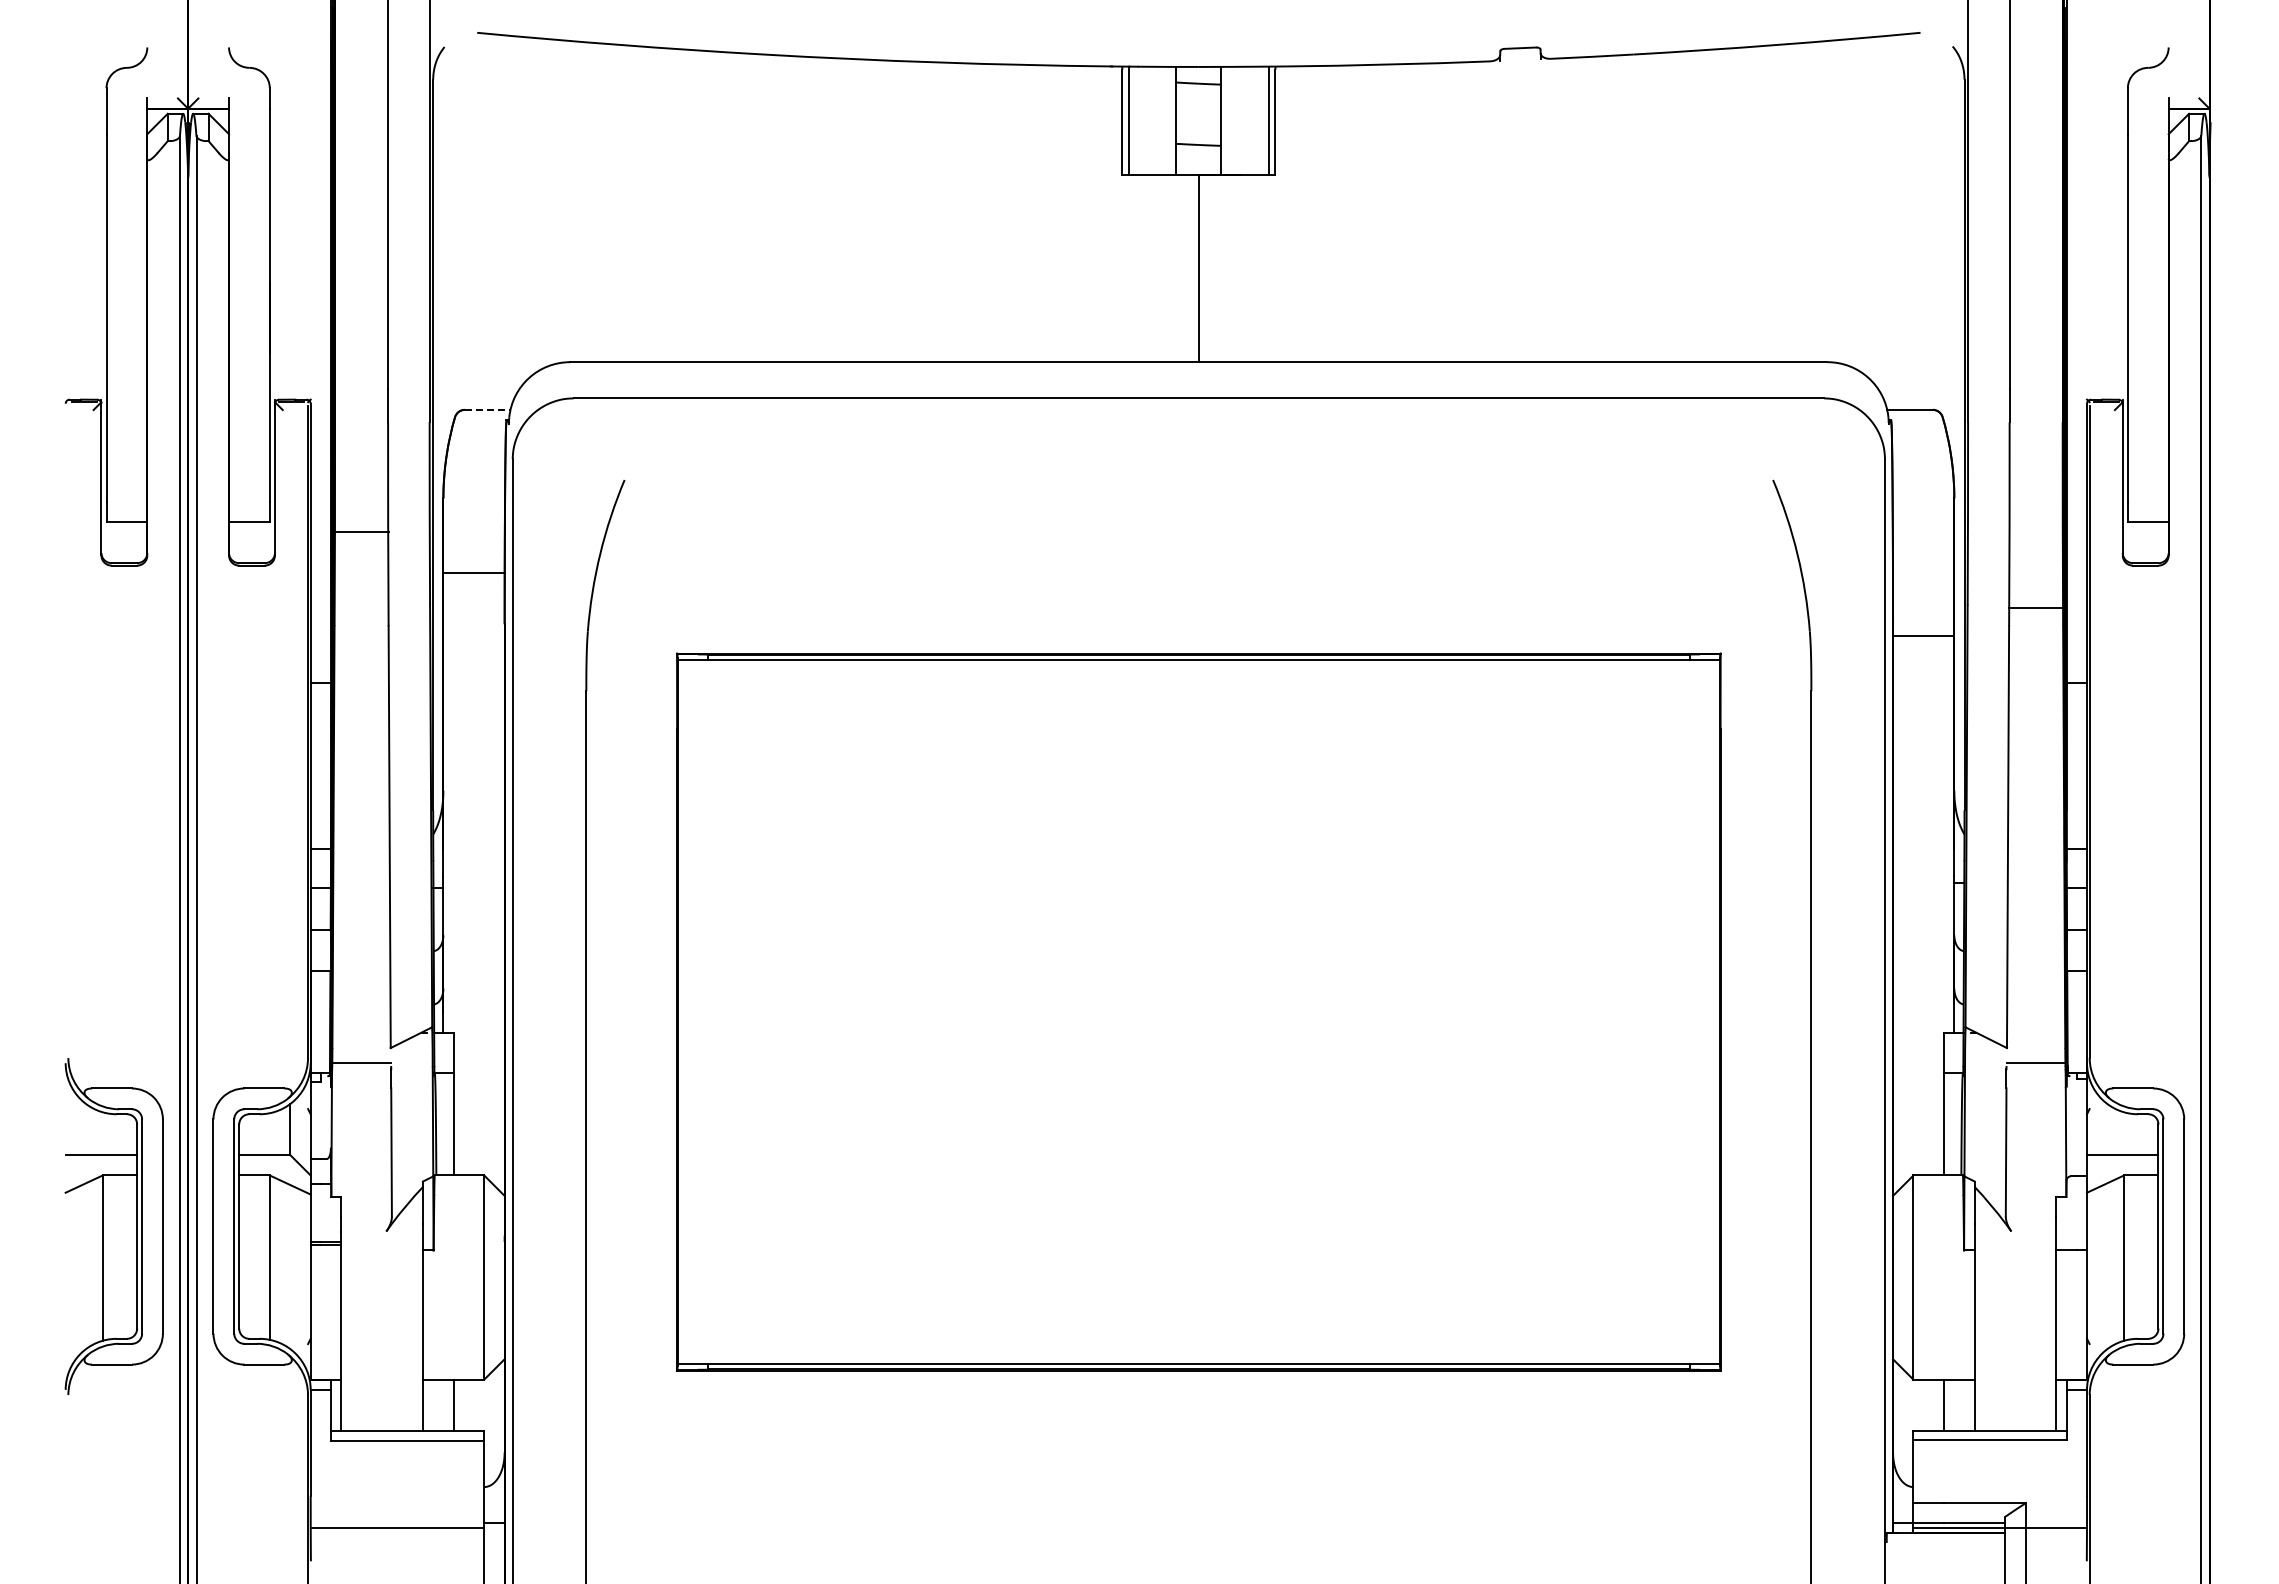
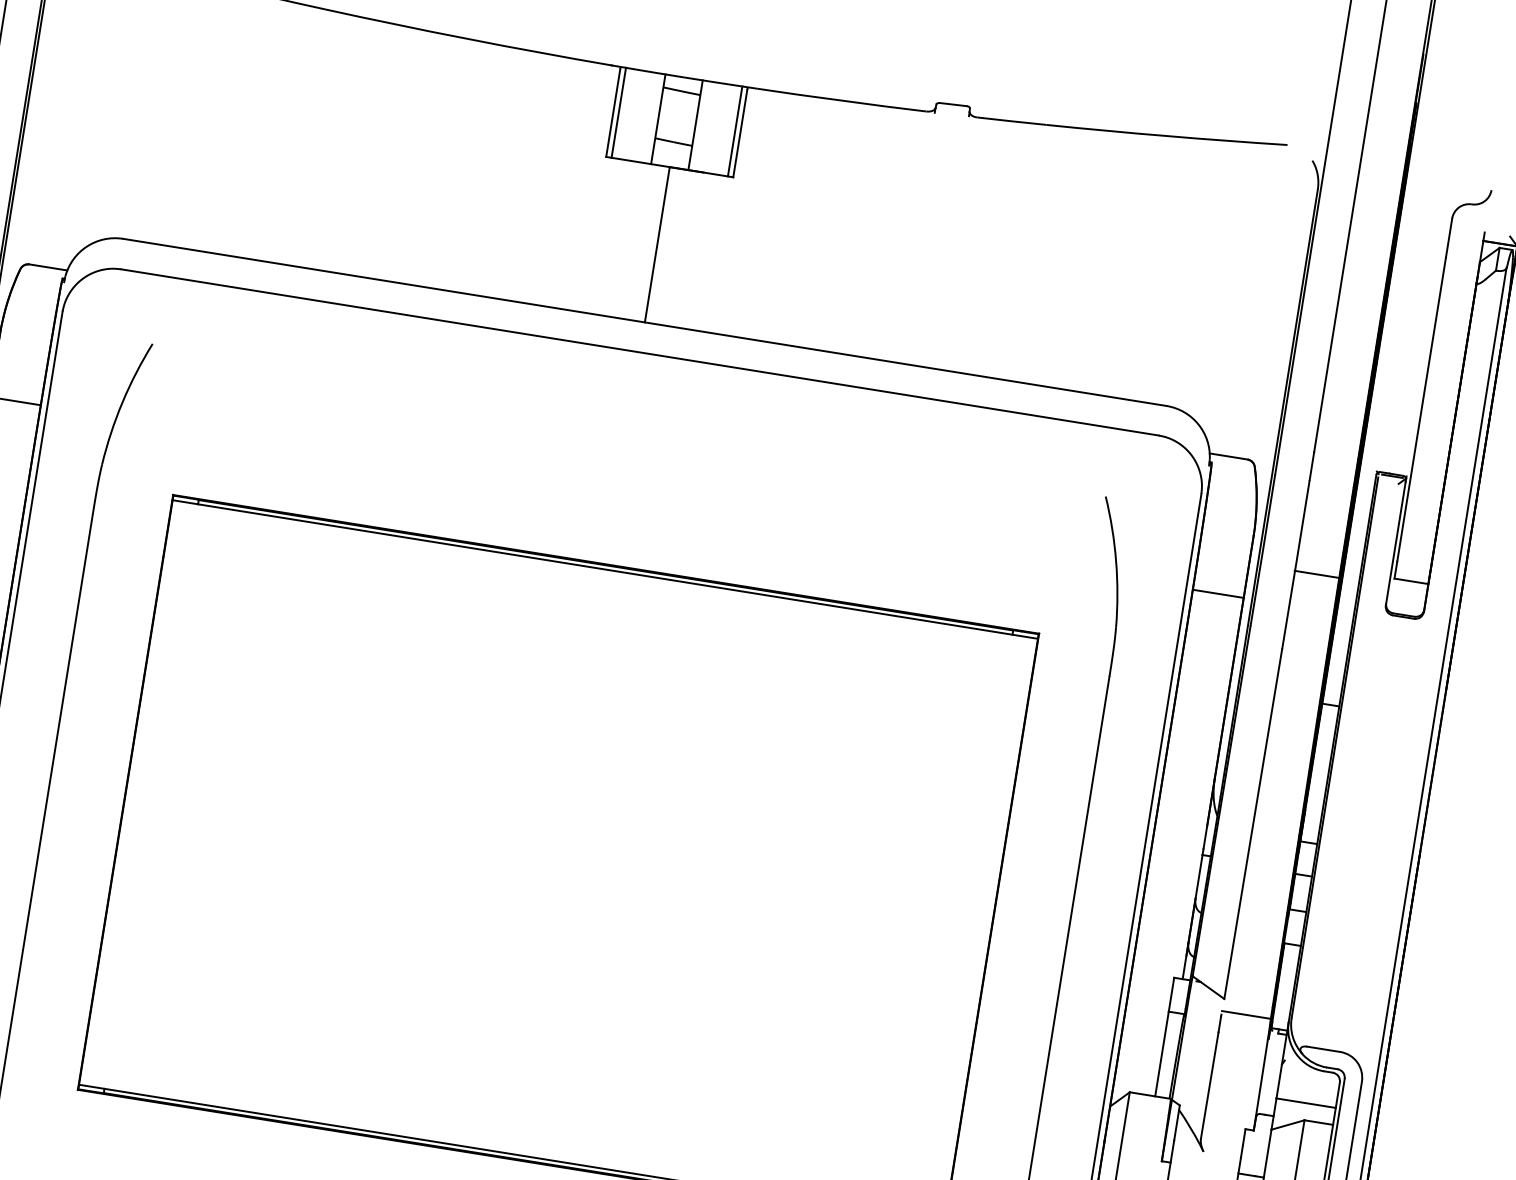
line: (487, 409) -> (48, 267), dashed -> solid
line: (2036, 607) -> (1317, 574), moved
line: (1923, 636) -> (1218, 594), moved

